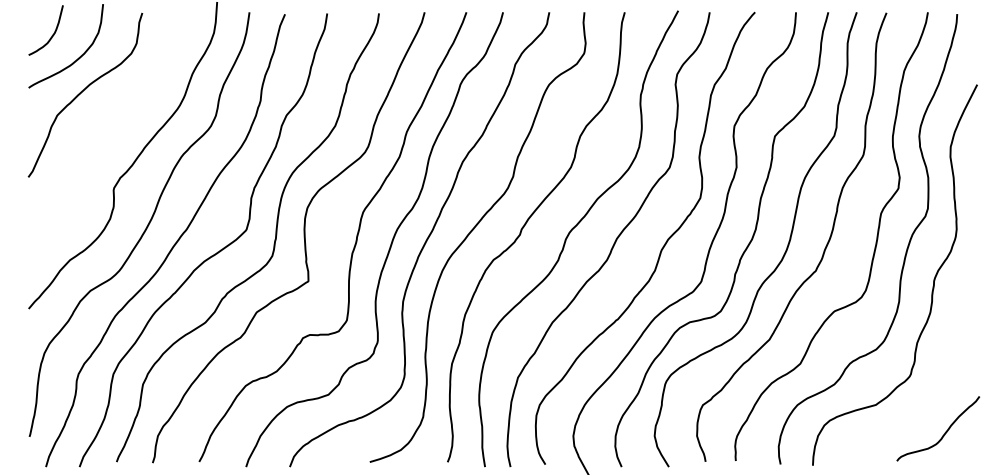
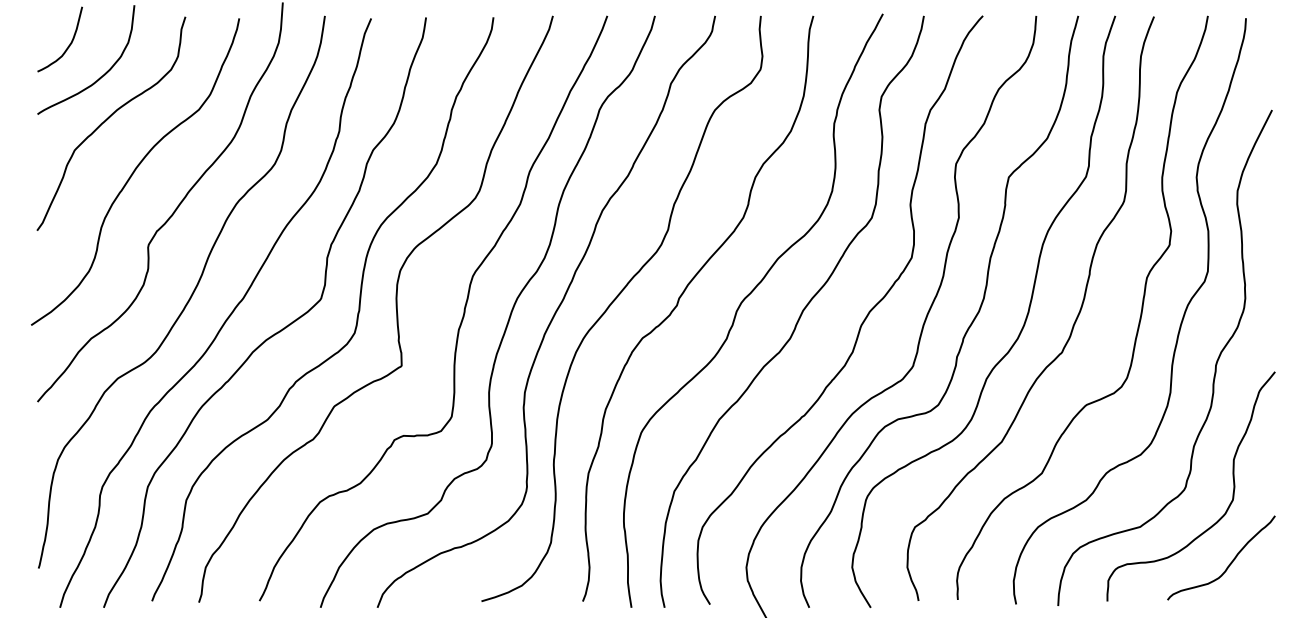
curve: (103, 132) -> (134, 172), added
curve: (946, 379) -> (1232, 493), added

